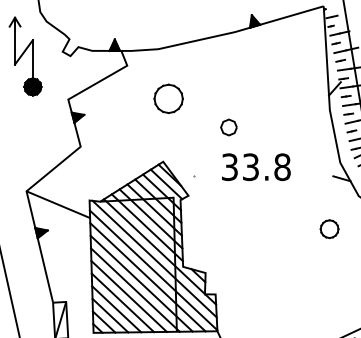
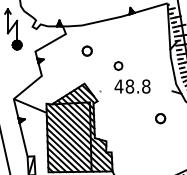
part: (166, 97) -> (86, 50), size x0.62
text: (240, 167) -> (124, 86), 33.8 -> 48.8
part: (329, 228) -> (160, 118), moved

